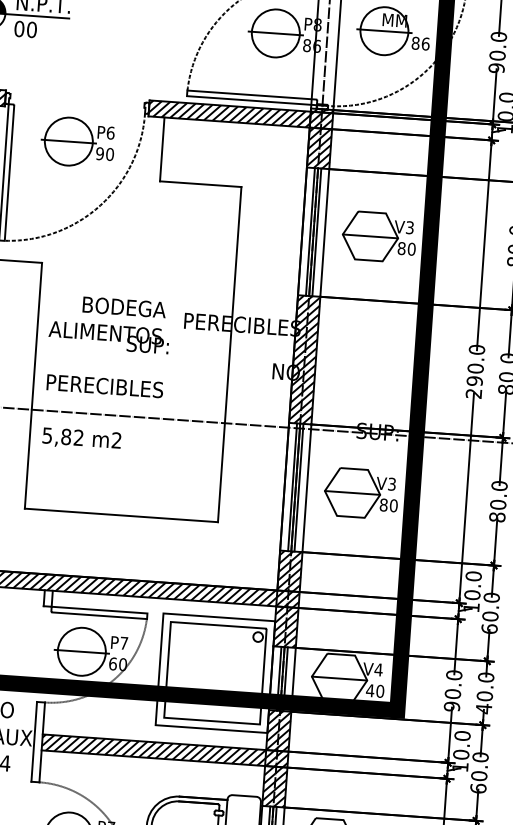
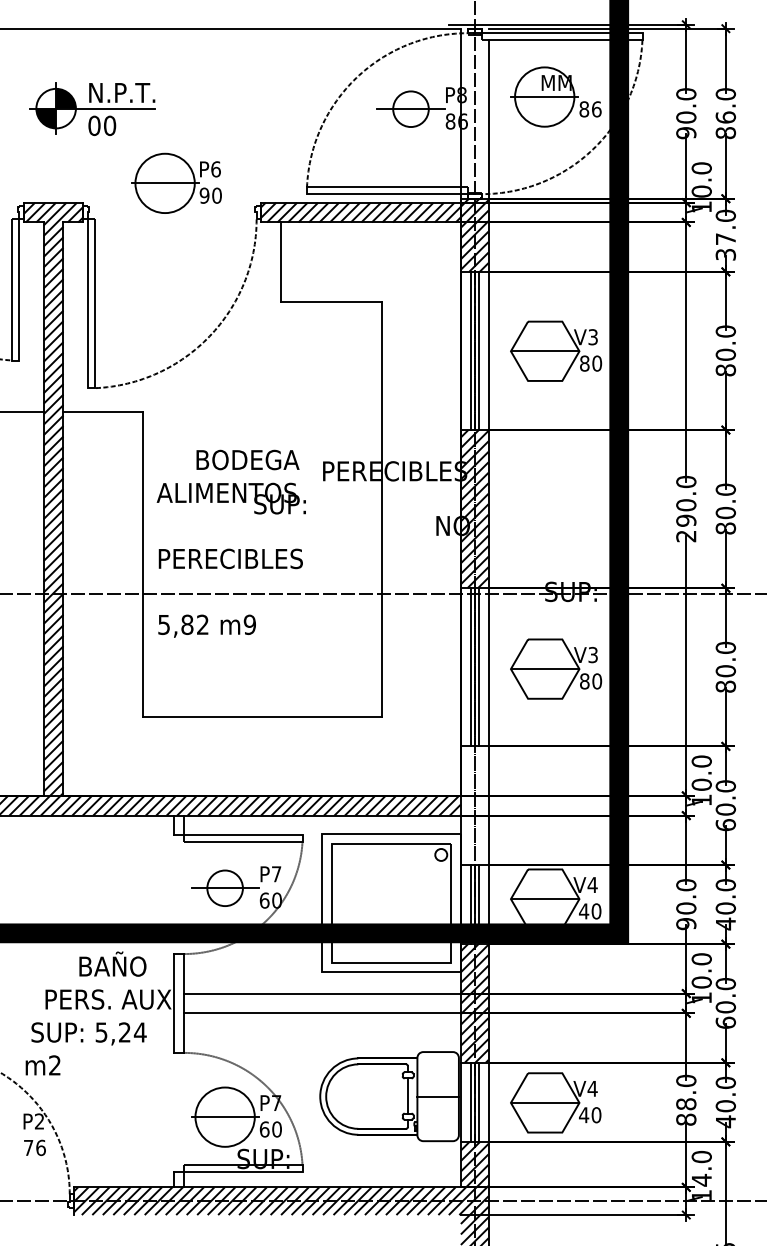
circle: (275, 32) -> (410, 108), size x0.6
part: (78, 141) -> (176, 182), moved
text: (116, 440) -> (249, 624), m2 -> m9
hatch: (287, 599) -> (474, 805), removed
circle: (81, 651) -> (224, 887), size x0.6
hatch: (153, 750) -> (322, 1003), removed

